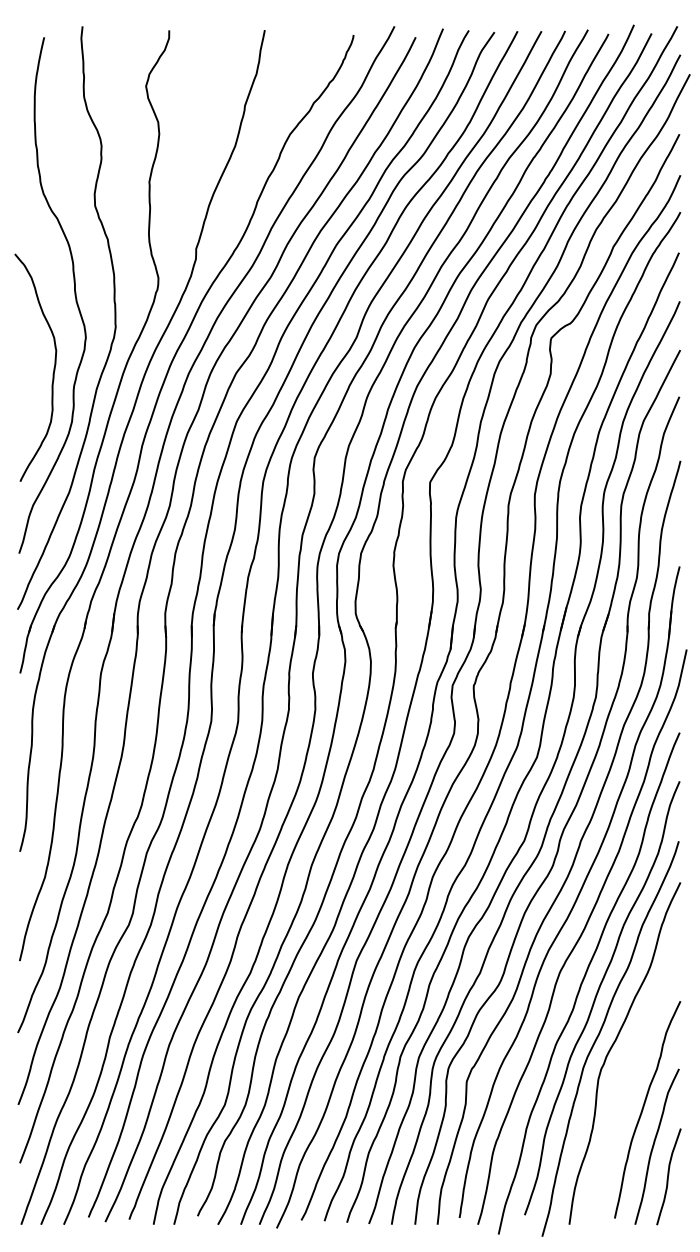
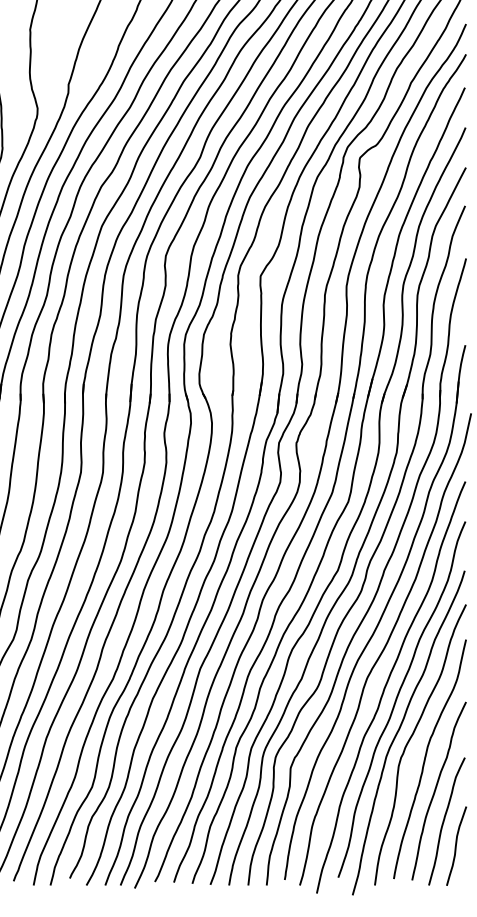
curve: (632, 1067) -> (426, 756), added

